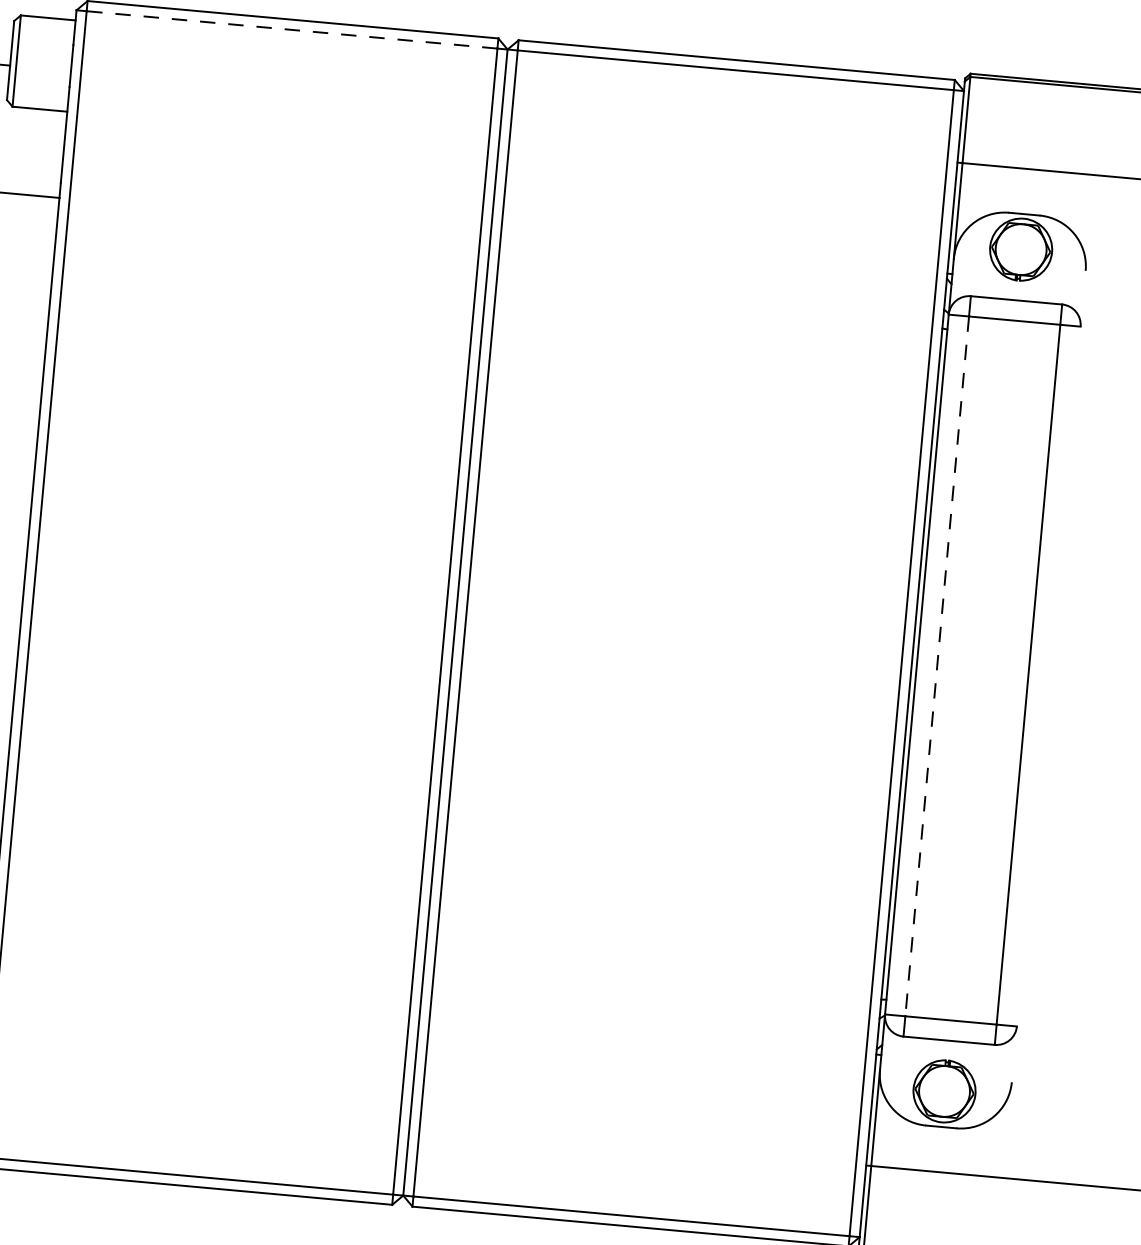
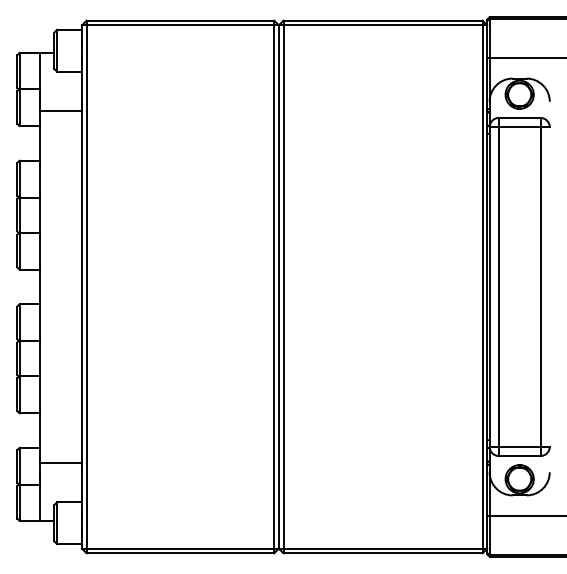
line: (292, 30) -> (180, 25), dashed -> solid
line: (936, 667) -> (498, 287), dashed -> solid

